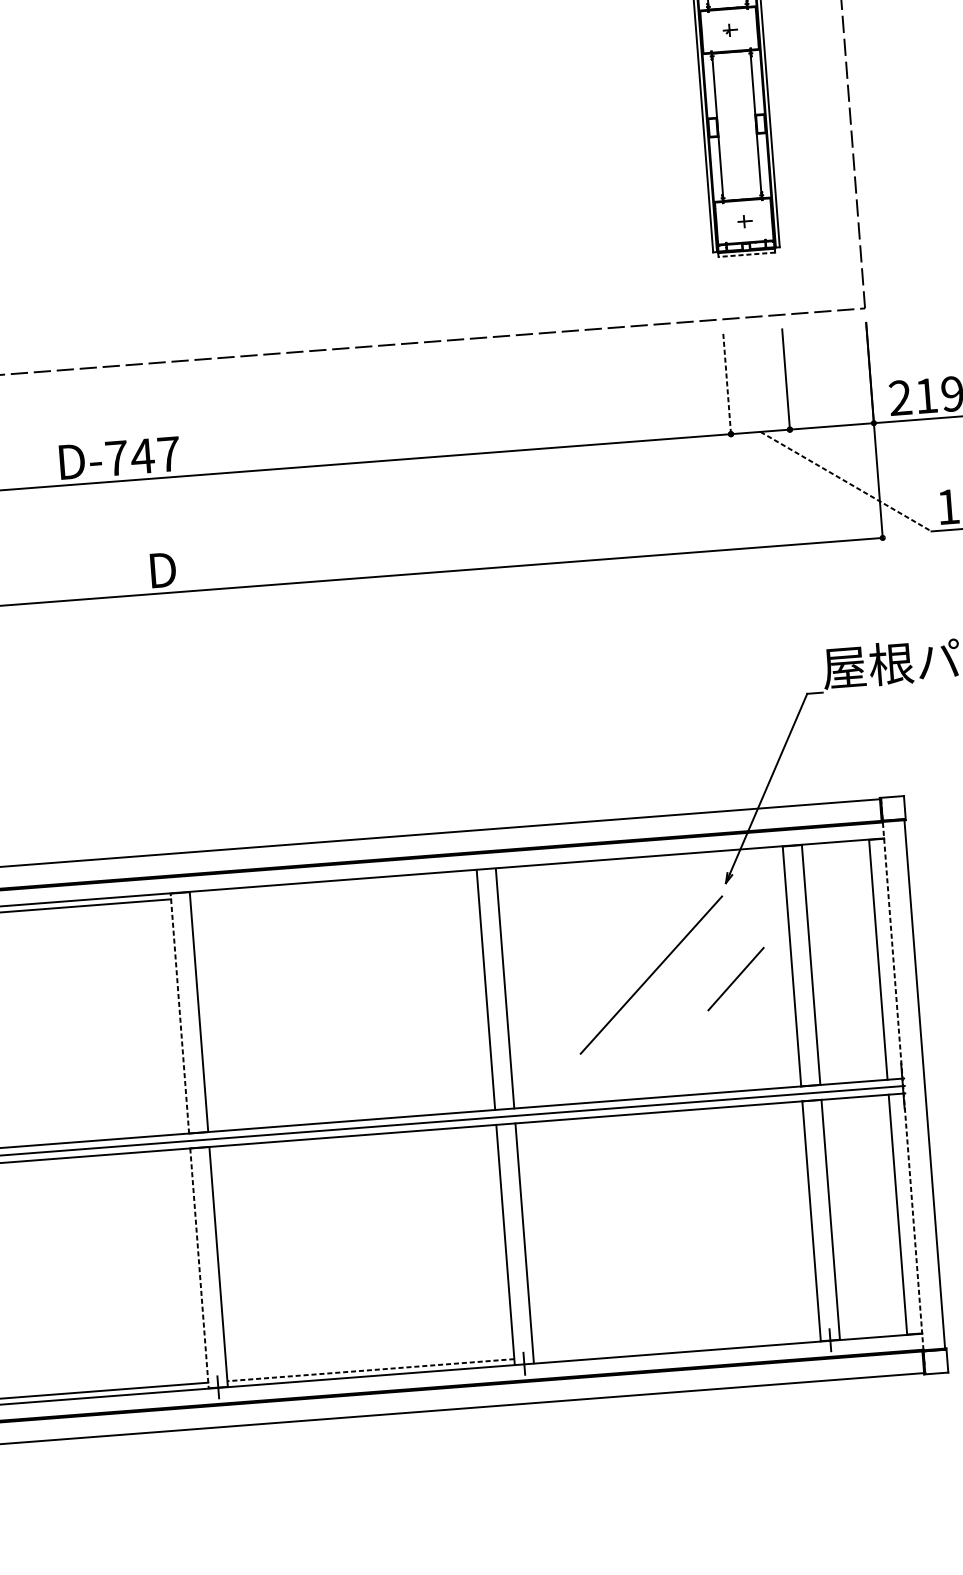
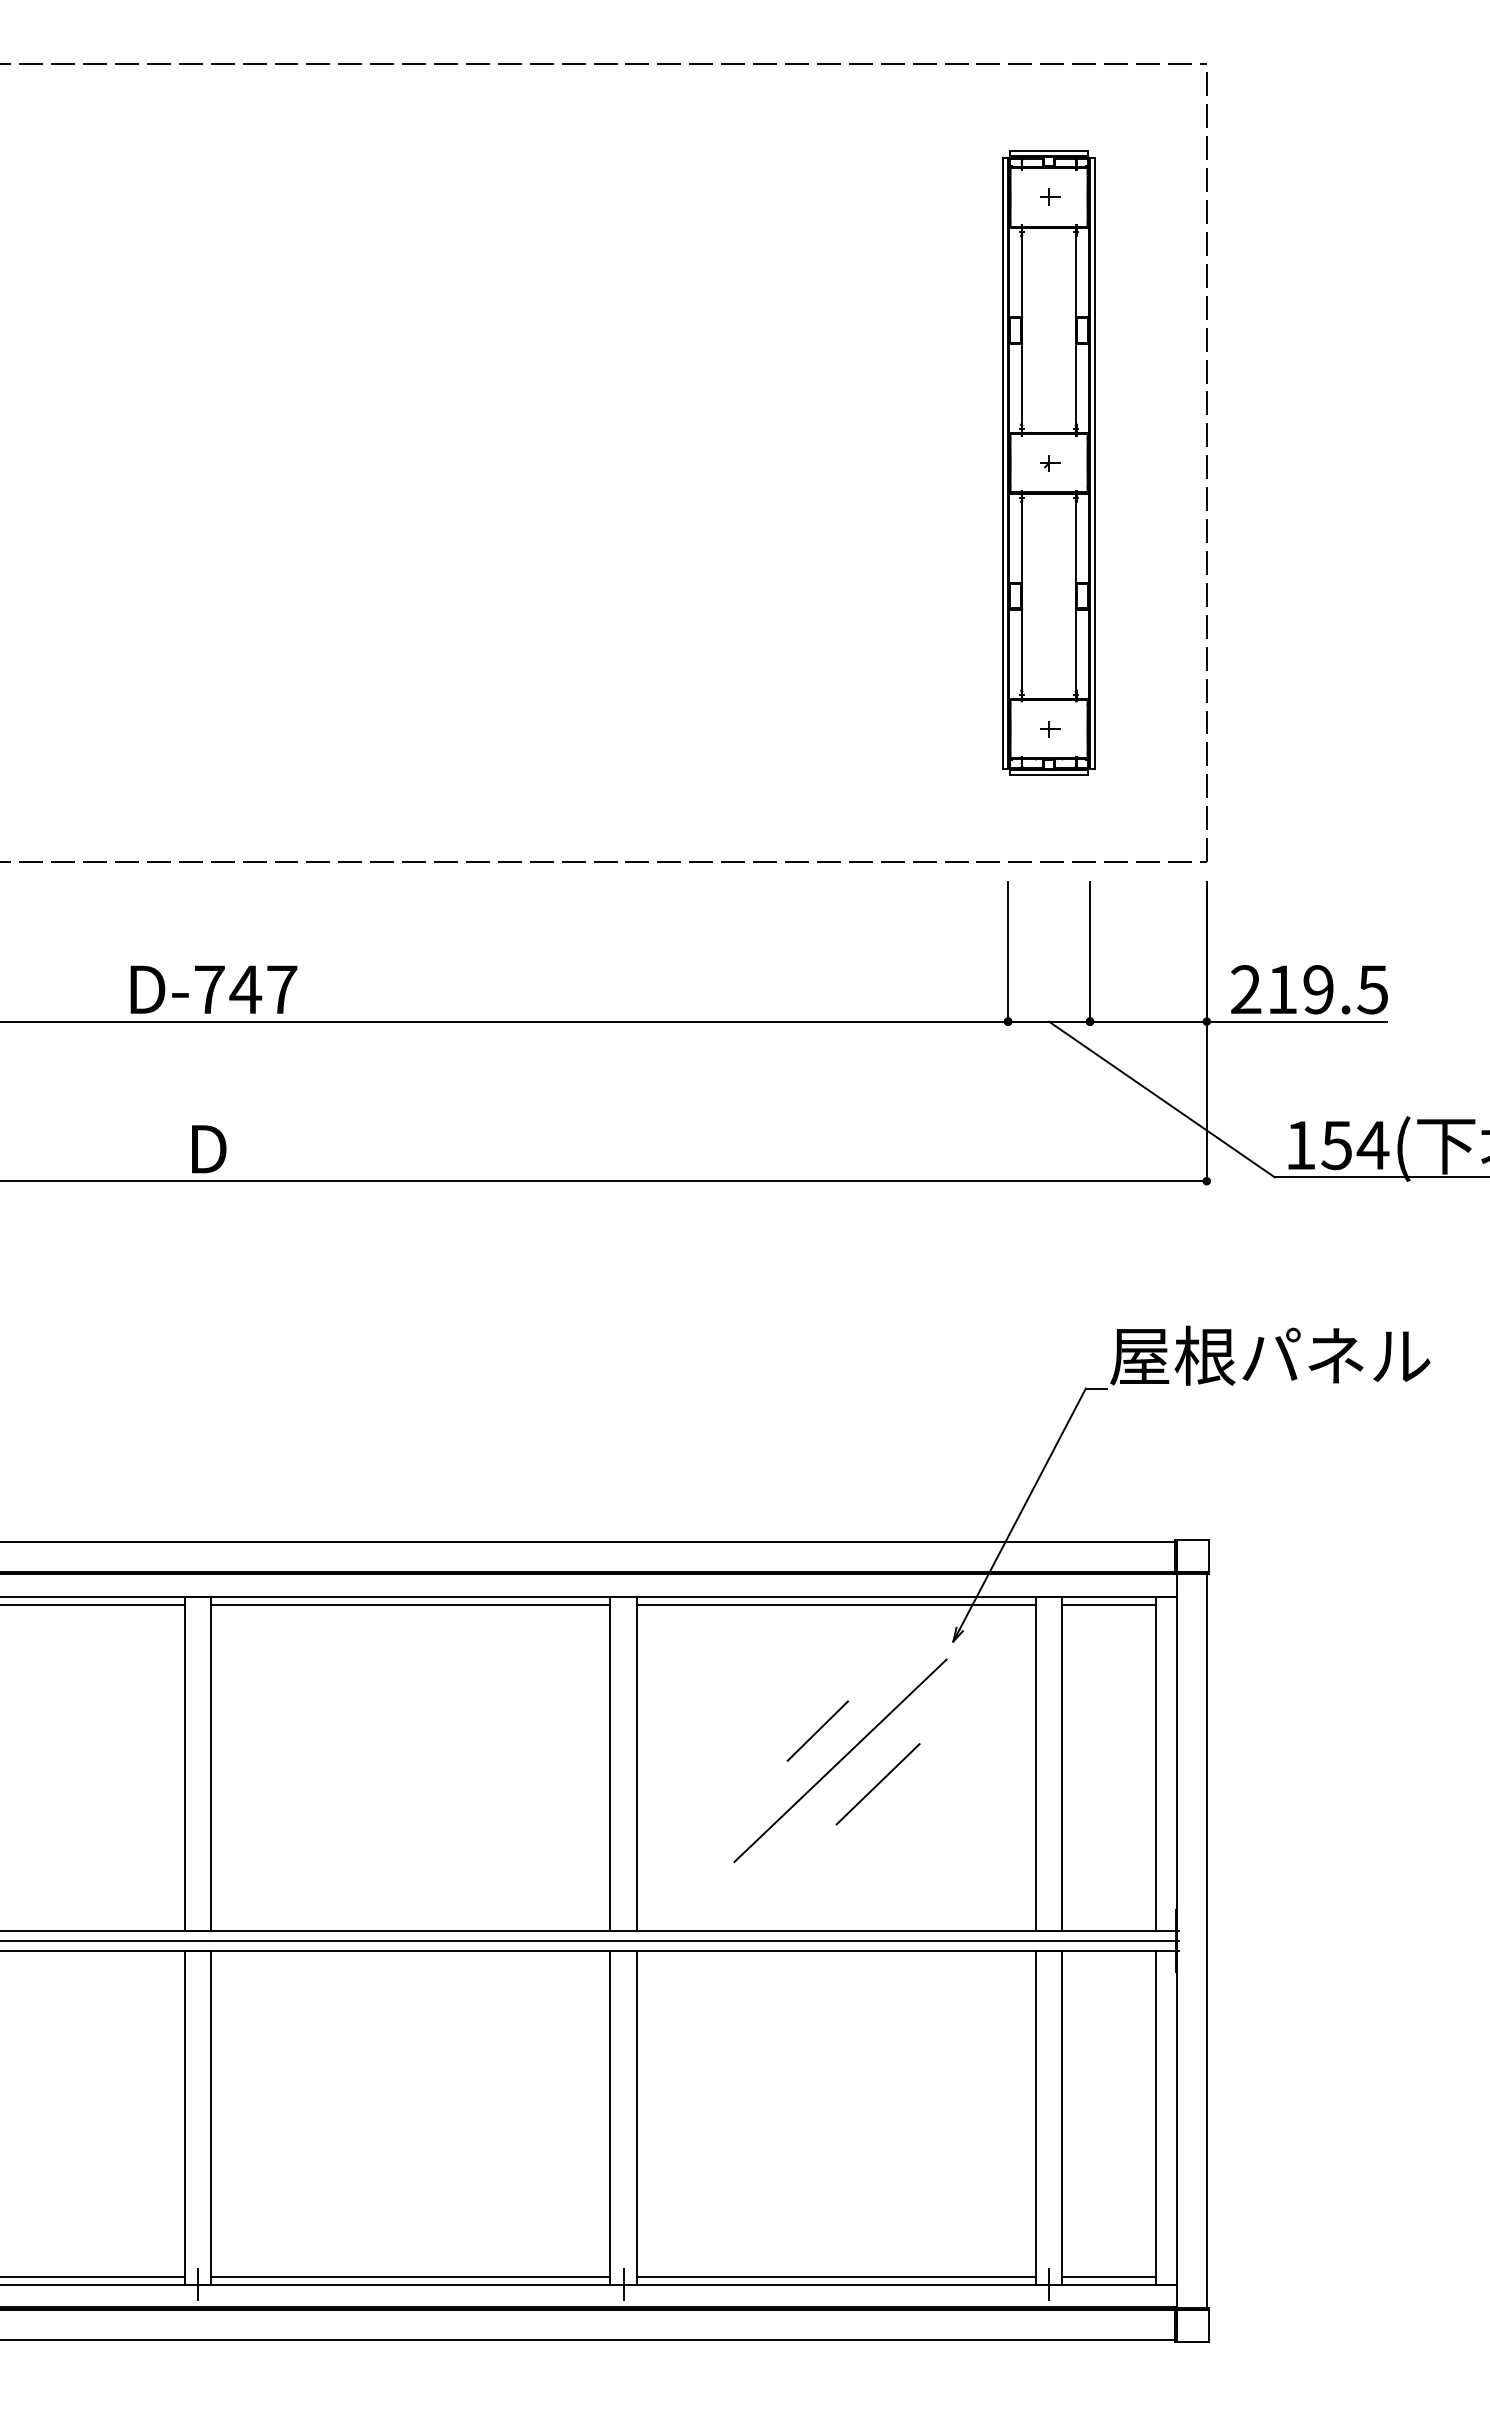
line: (746, 254) -> (1048, 775), dashed -> solid
line: (727, 384) -> (1008, 952), dashed -> solid
text: (119, 457) -> (213, 989), moved
line: (846, 481) -> (1162, 1099), dashed -> solid
line: (835, 847) -> (1108, 1604), added
line: (639, 863) -> (835, 1604), added
line: (333, 886) -> (410, 1604), added
line: (633, 954) -> (817, 1730), added
line: (735, 979) -> (877, 1784), moved
line: (179, 1013) -> (184, 1763), dashed -> solid
line: (902, 1082) -> (1176, 1935), dashed -> solid
line: (199, 1268) -> (184, 2117), dashed -> solid
line: (872, 1331) -> (1108, 2276), added
line: (676, 1346) -> (835, 2276), added
line: (370, 1369) -> (410, 2276), dashed -> solid

